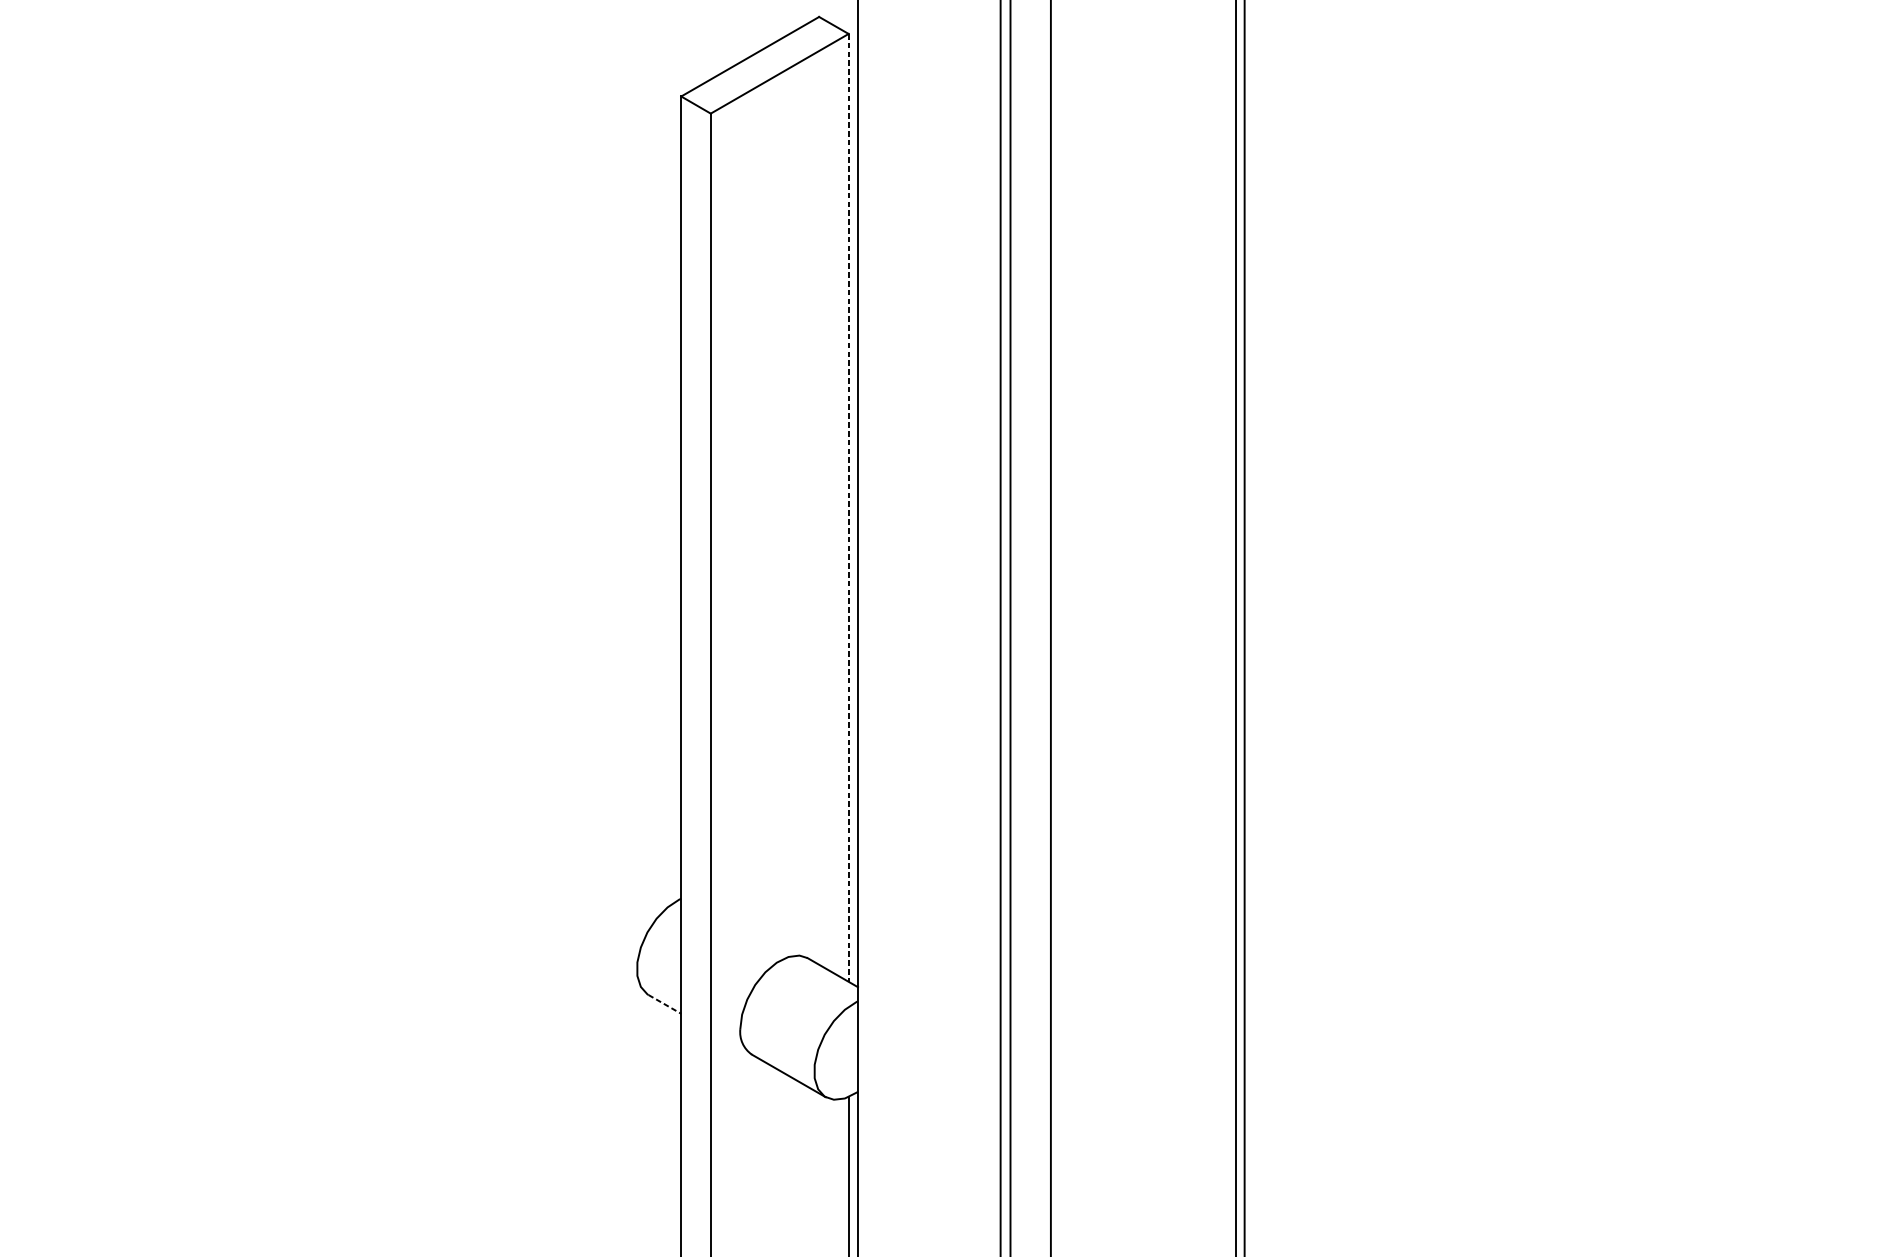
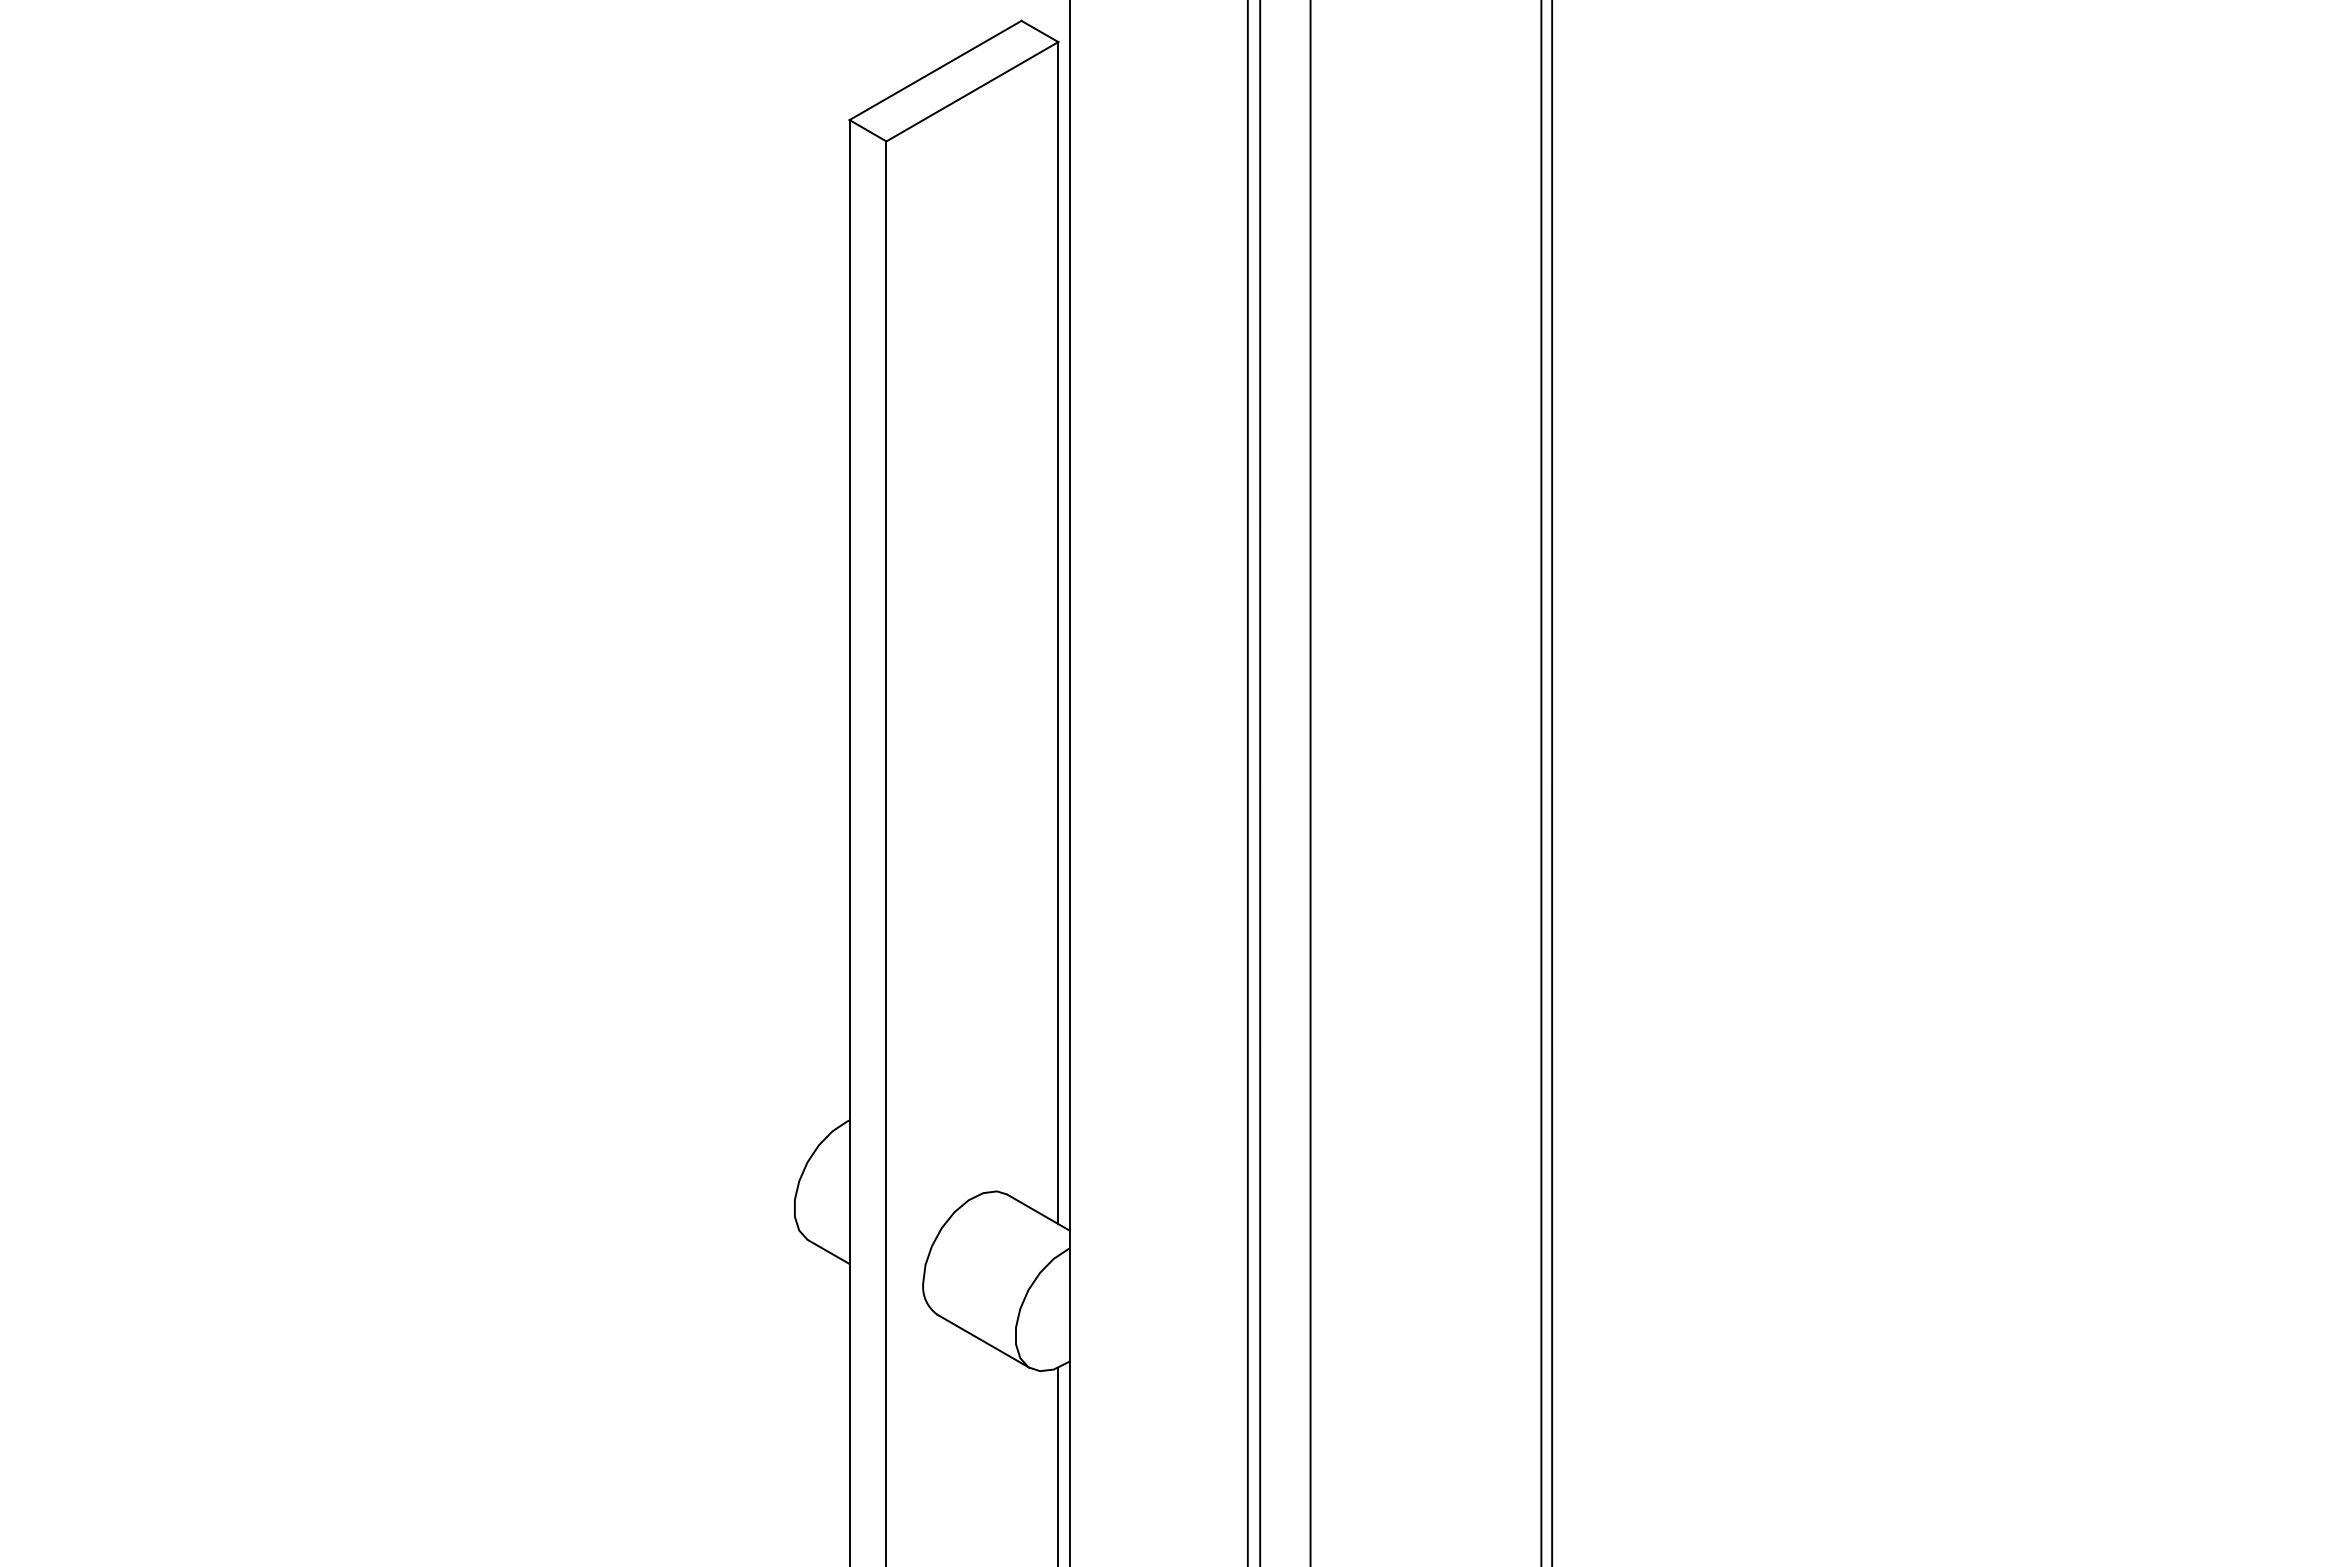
line: (848, 508) -> (1058, 633), dashed -> solid
line: (665, 1004) -> (829, 1252), dashed -> solid

